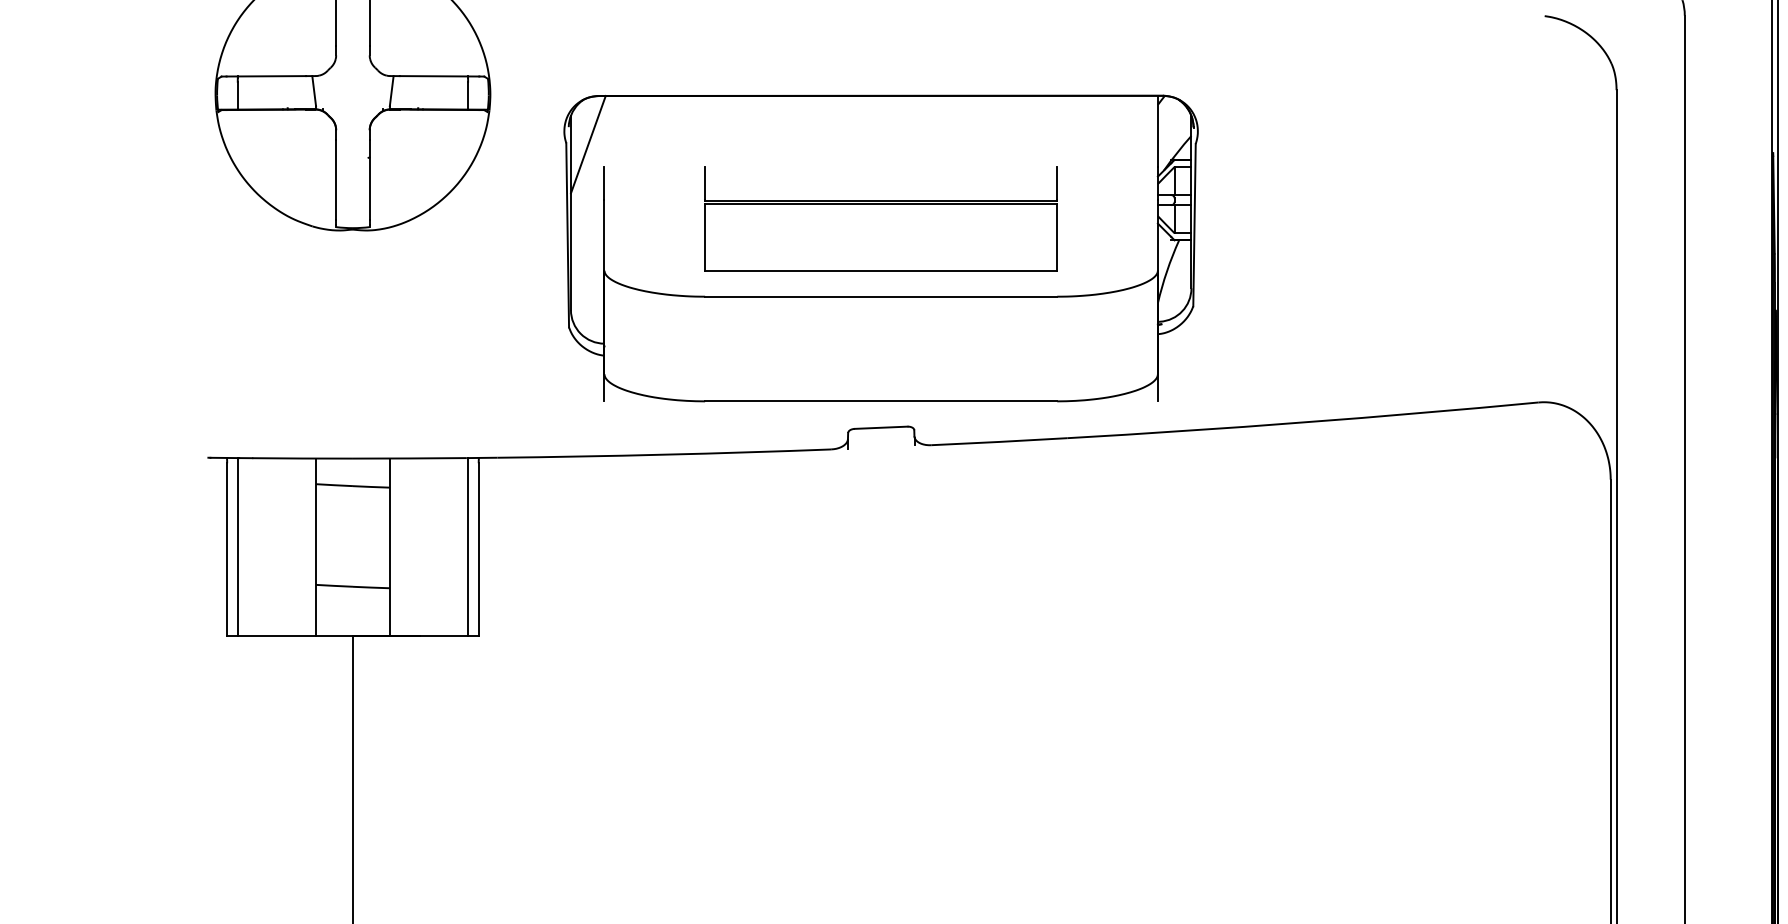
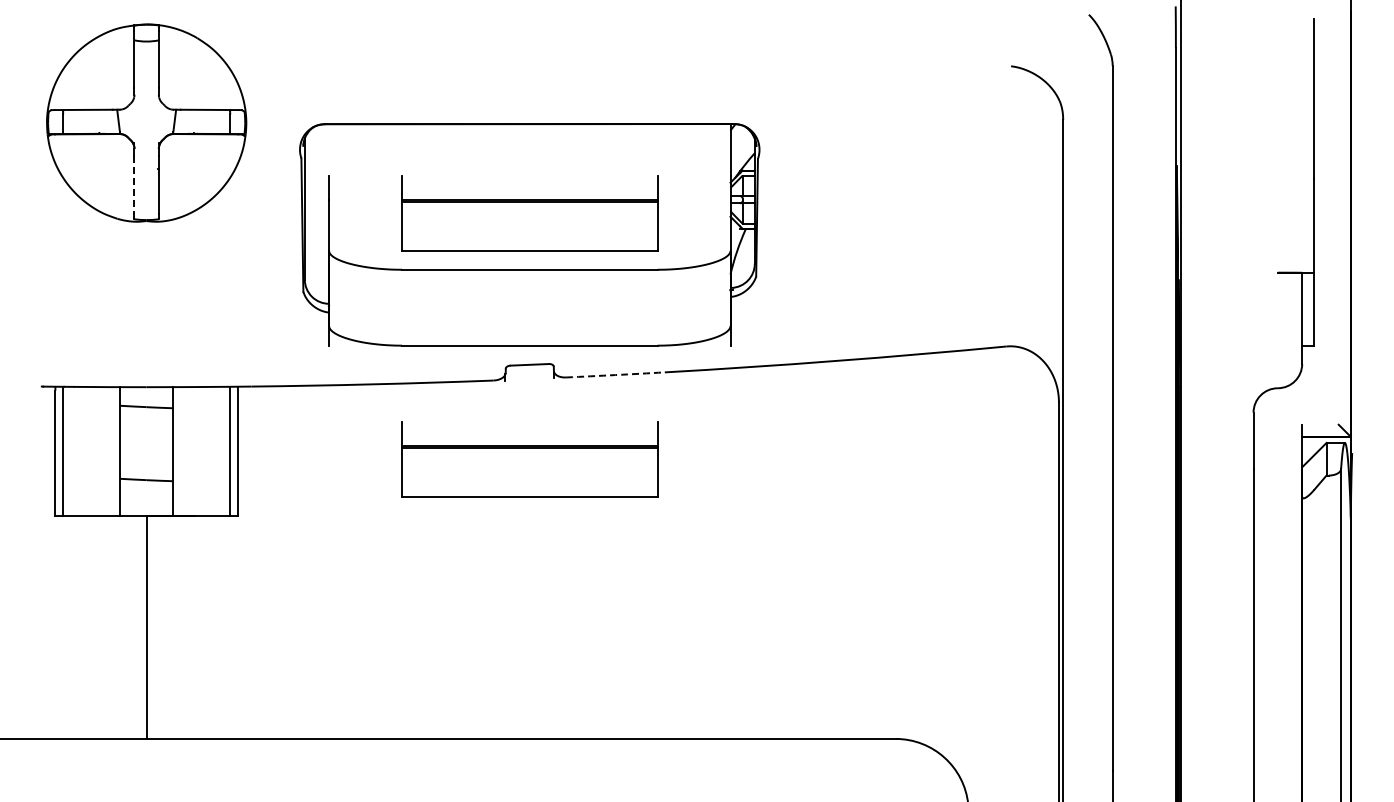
line: (588, 144) -> (317, 159), removed
line: (336, 179) -> (134, 184), solid -> dashed
arc: (999, 442) -> (615, 375), solid -> dashed
part: (880, 558) -> (529, 459), added

